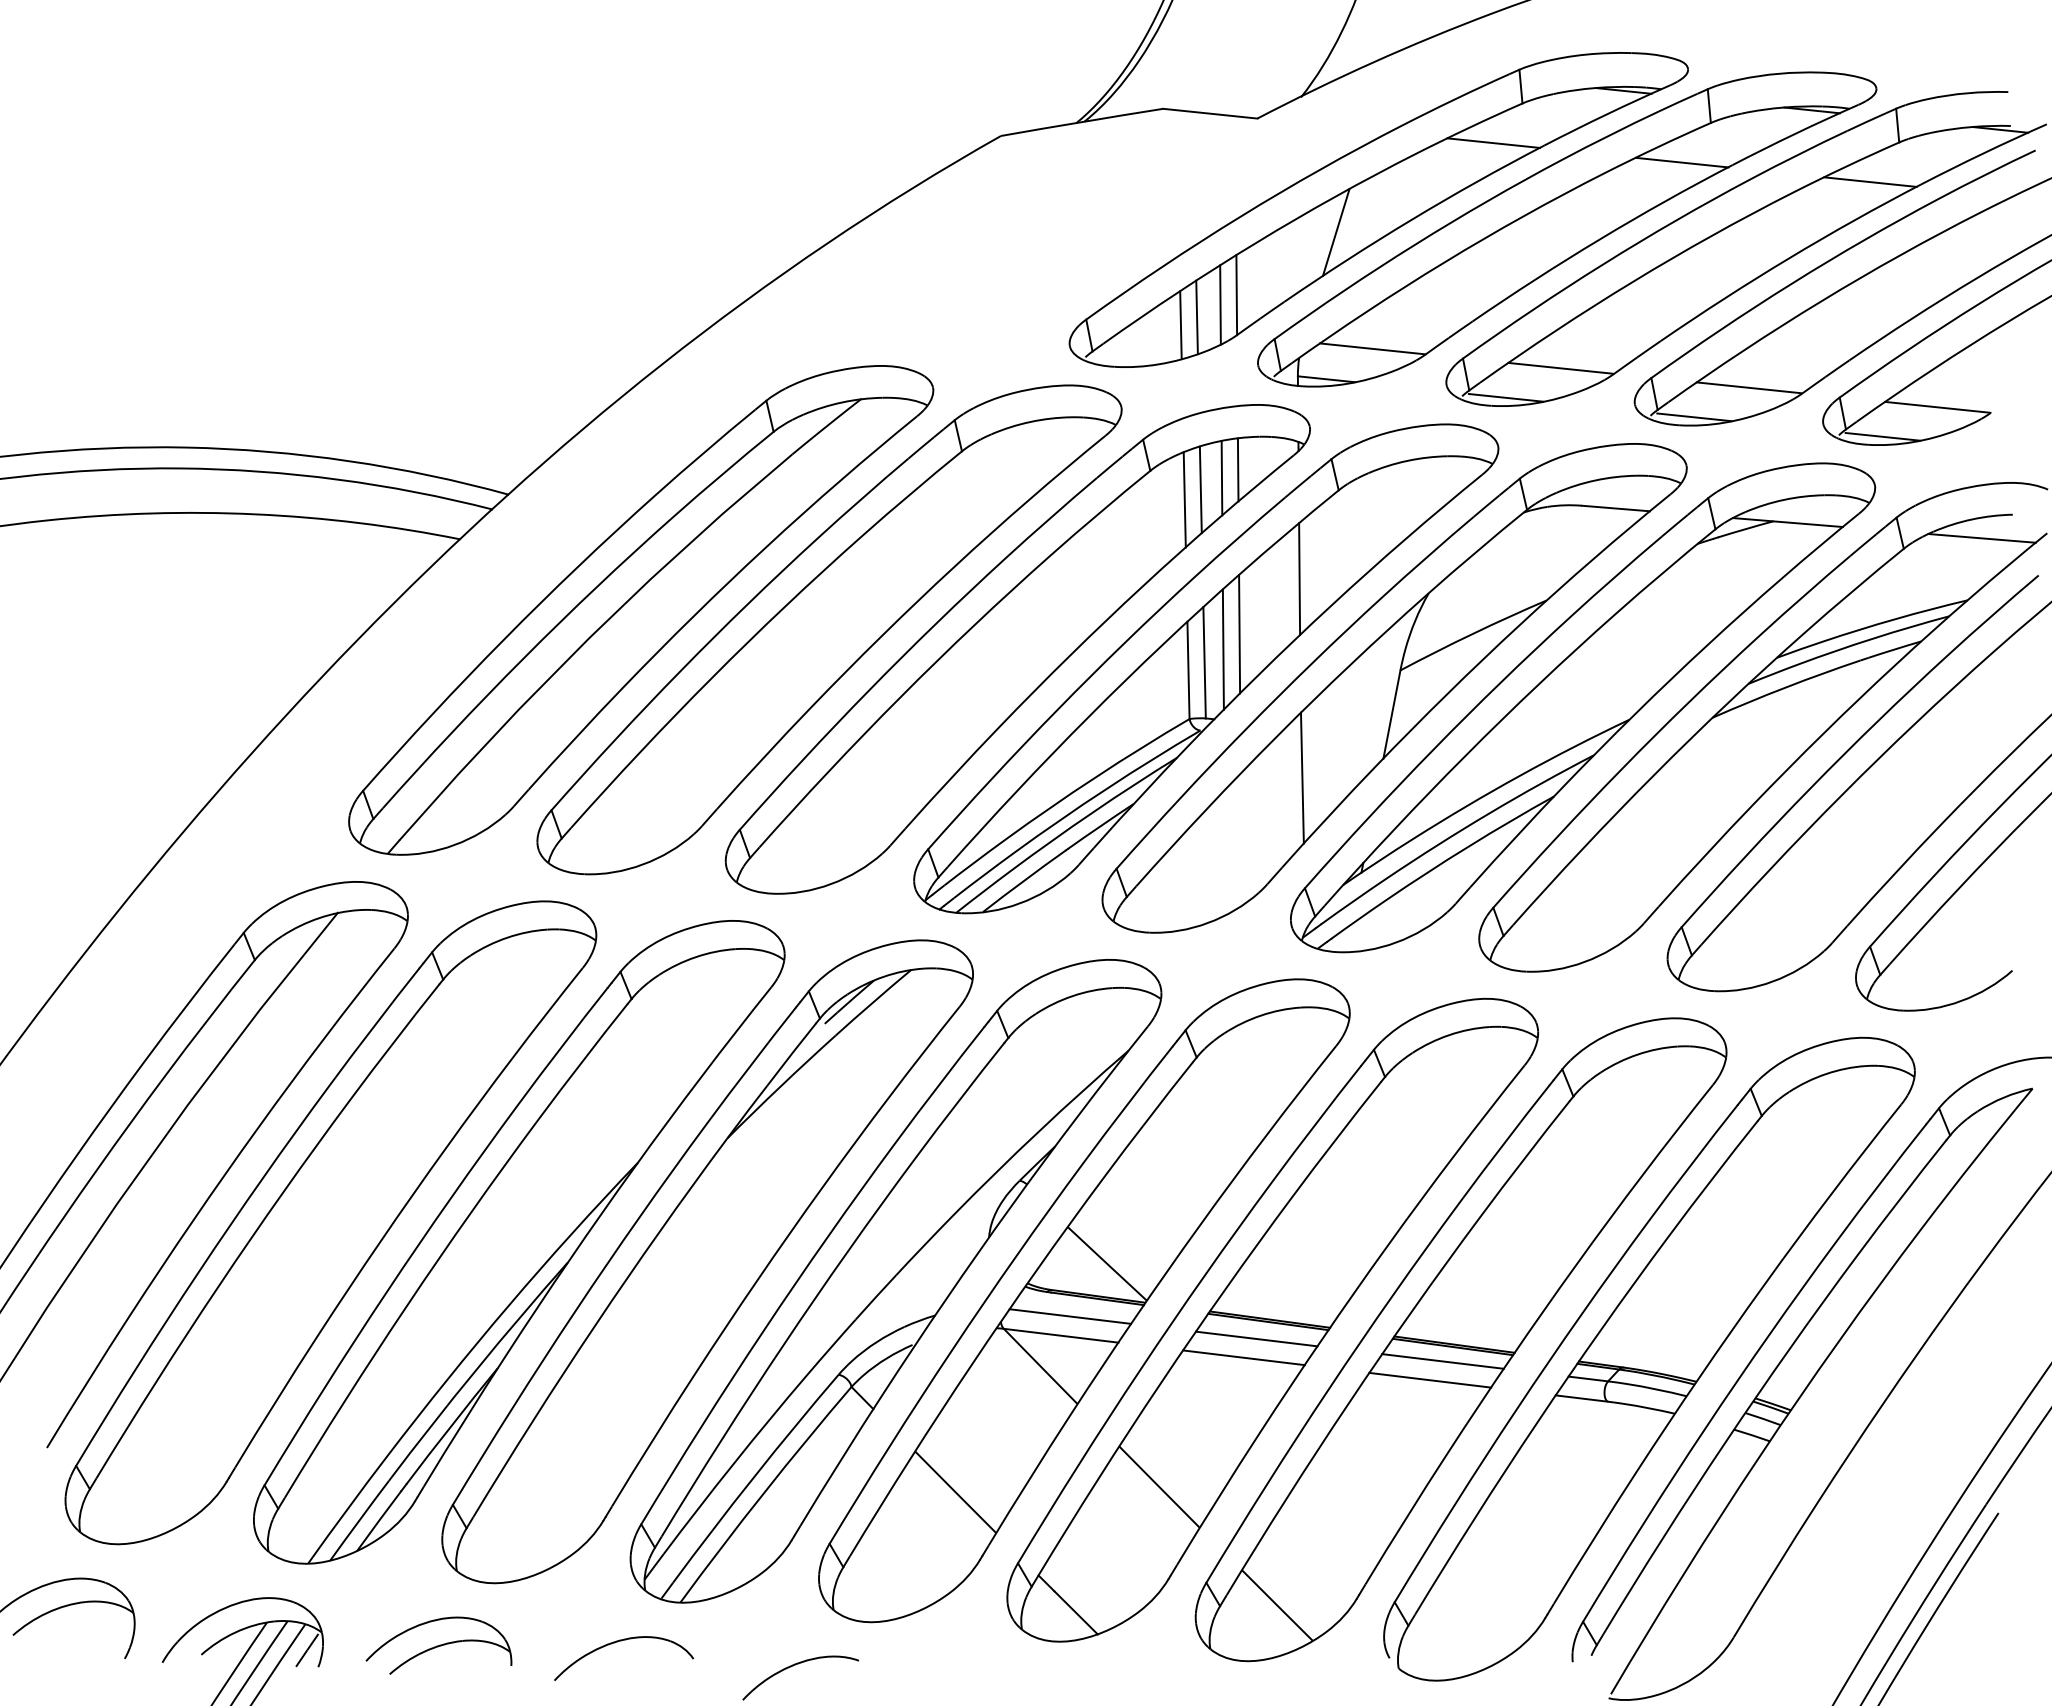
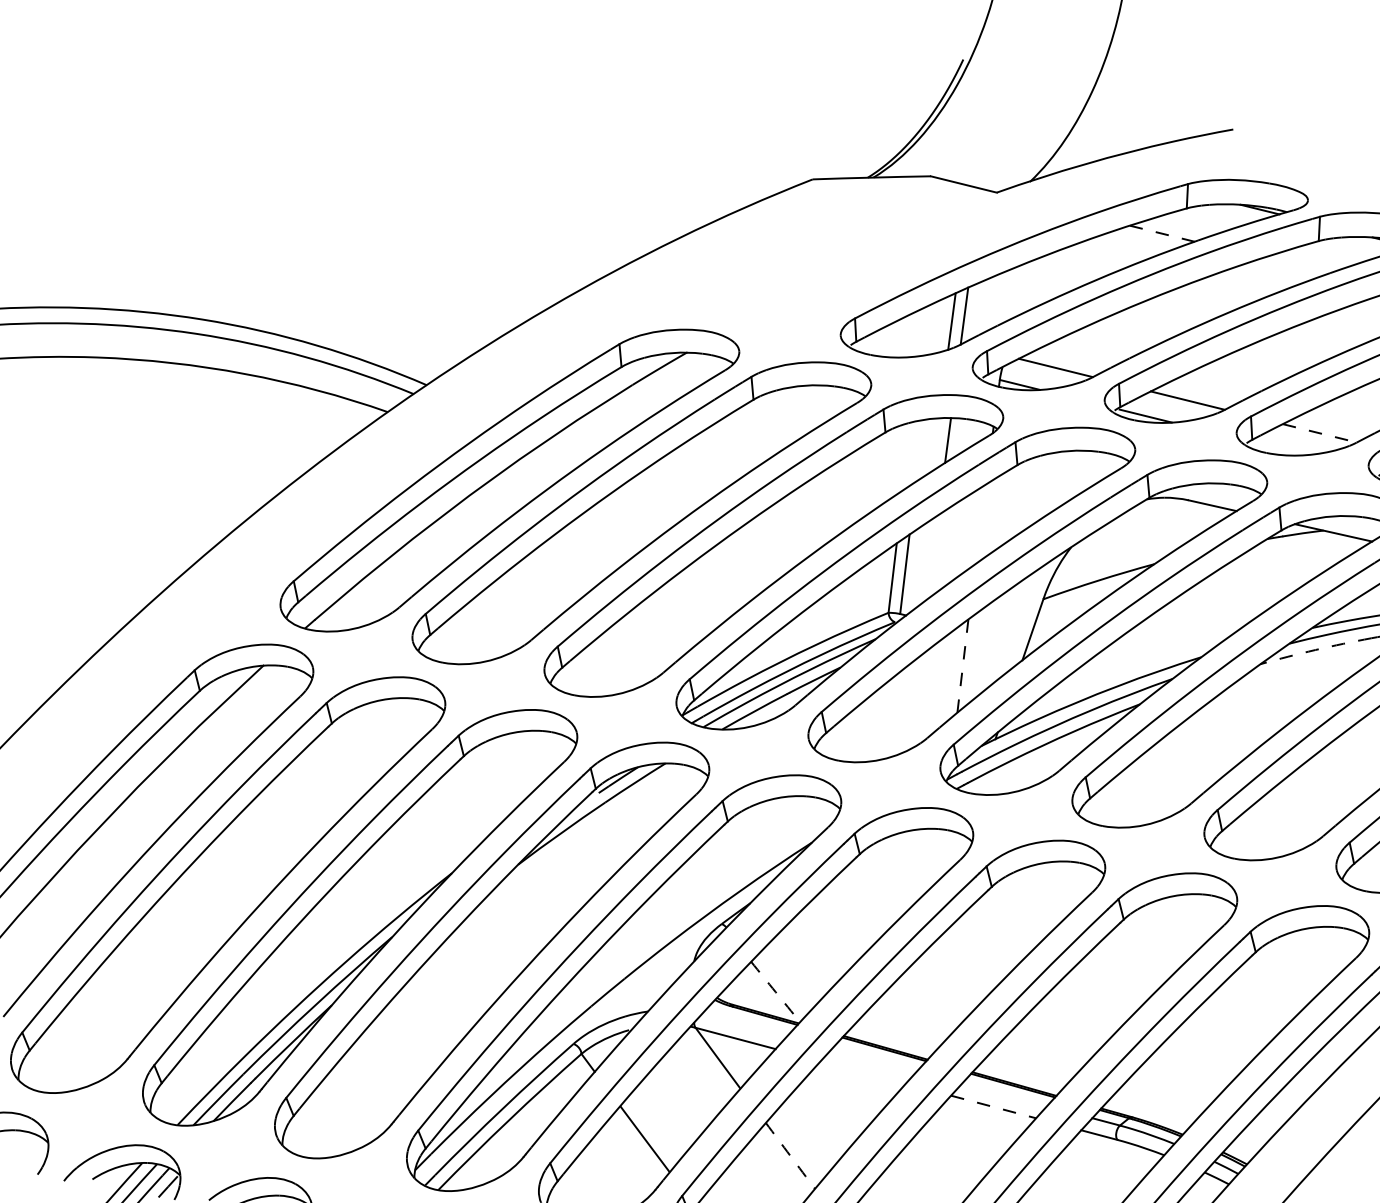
line: (1493, 143) -> (1162, 233), solid -> dashed
line: (1681, 162) -> (1293, 266), removed
line: (1335, 232) -> (1040, 281), removed
line: (1196, 317) -> (933, 328), removed
line: (1180, 325) -> (921, 332), removed
line: (1749, 387) -> (1319, 433), solid -> dashed
line: (1694, 417) -> (1277, 448), removed
line: (1221, 478) -> (935, 444), removed
line: (1200, 489) -> (919, 450), removed
line: (1184, 499) -> (906, 456), removed
line: (1299, 578) -> (980, 523), removed
line: (1239, 634) -> (932, 557), removed
line: (1222, 649) -> (918, 566), removed
arc: (1785, 687) -> (1315, 649), solid -> dashed
line: (1302, 777) -> (963, 665), solid -> dashed
arc: (1107, 1263) -> (775, 991), solid -> dashed
line: (1070, 1316) -> (744, 1025), removed
line: (1256, 1338) -> (874, 1059), removed
line: (1243, 1357) -> (863, 1072), removed
line: (1442, 1361) -> (1004, 1094), removed
line: (1430, 1380) -> (993, 1107), solid -> dashed
arc: (1159, 1487) -> (790, 1156), solid -> dashed

